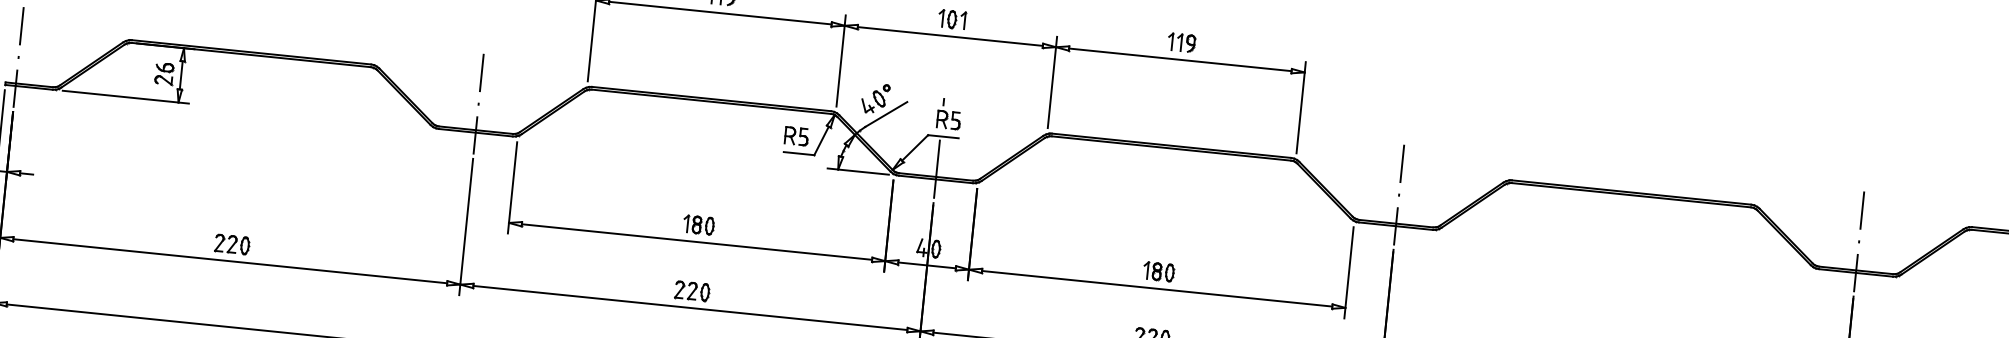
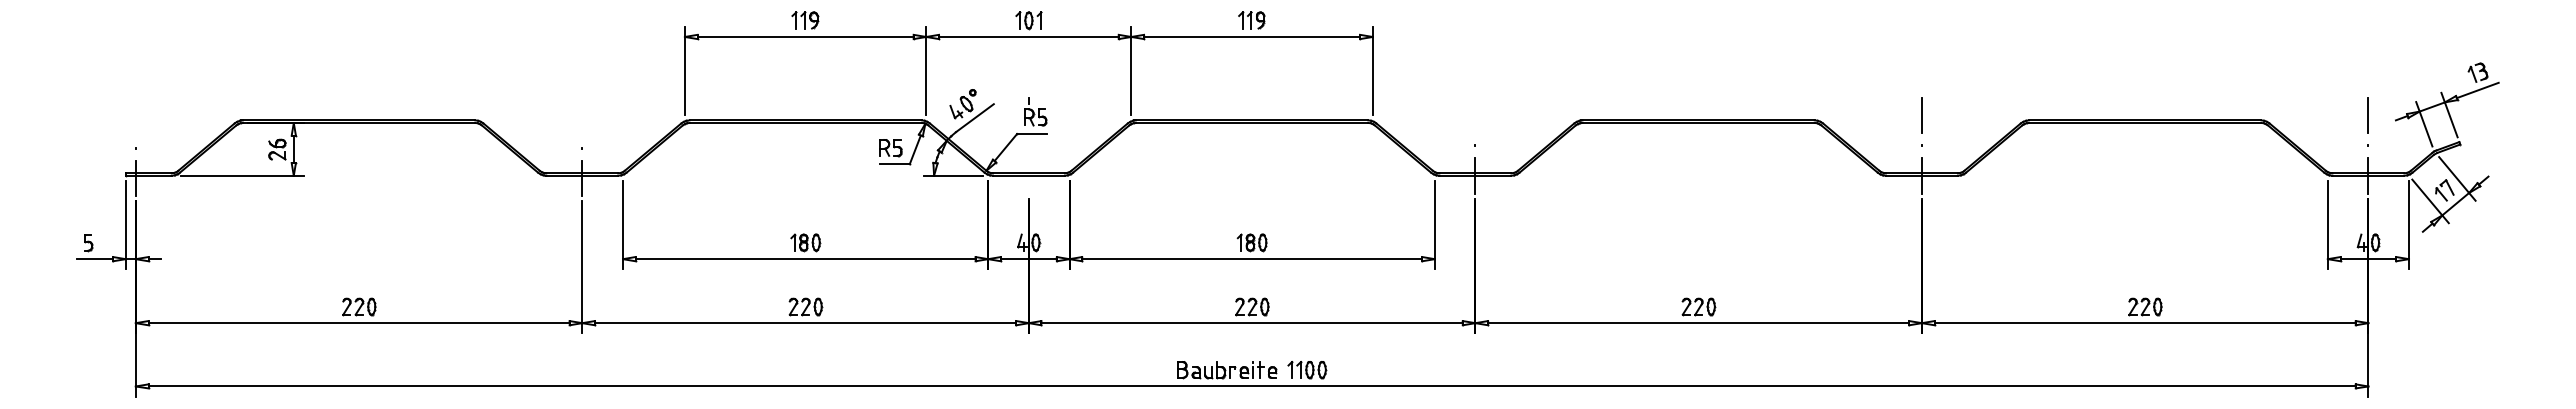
line: (21, 25) -> (135, 117), removed
line: (482, 72) -> (582, 117), removed
line: (1402, 163) -> (1475, 114), removed
line: (936, 168) -> (1028, 165), removed

